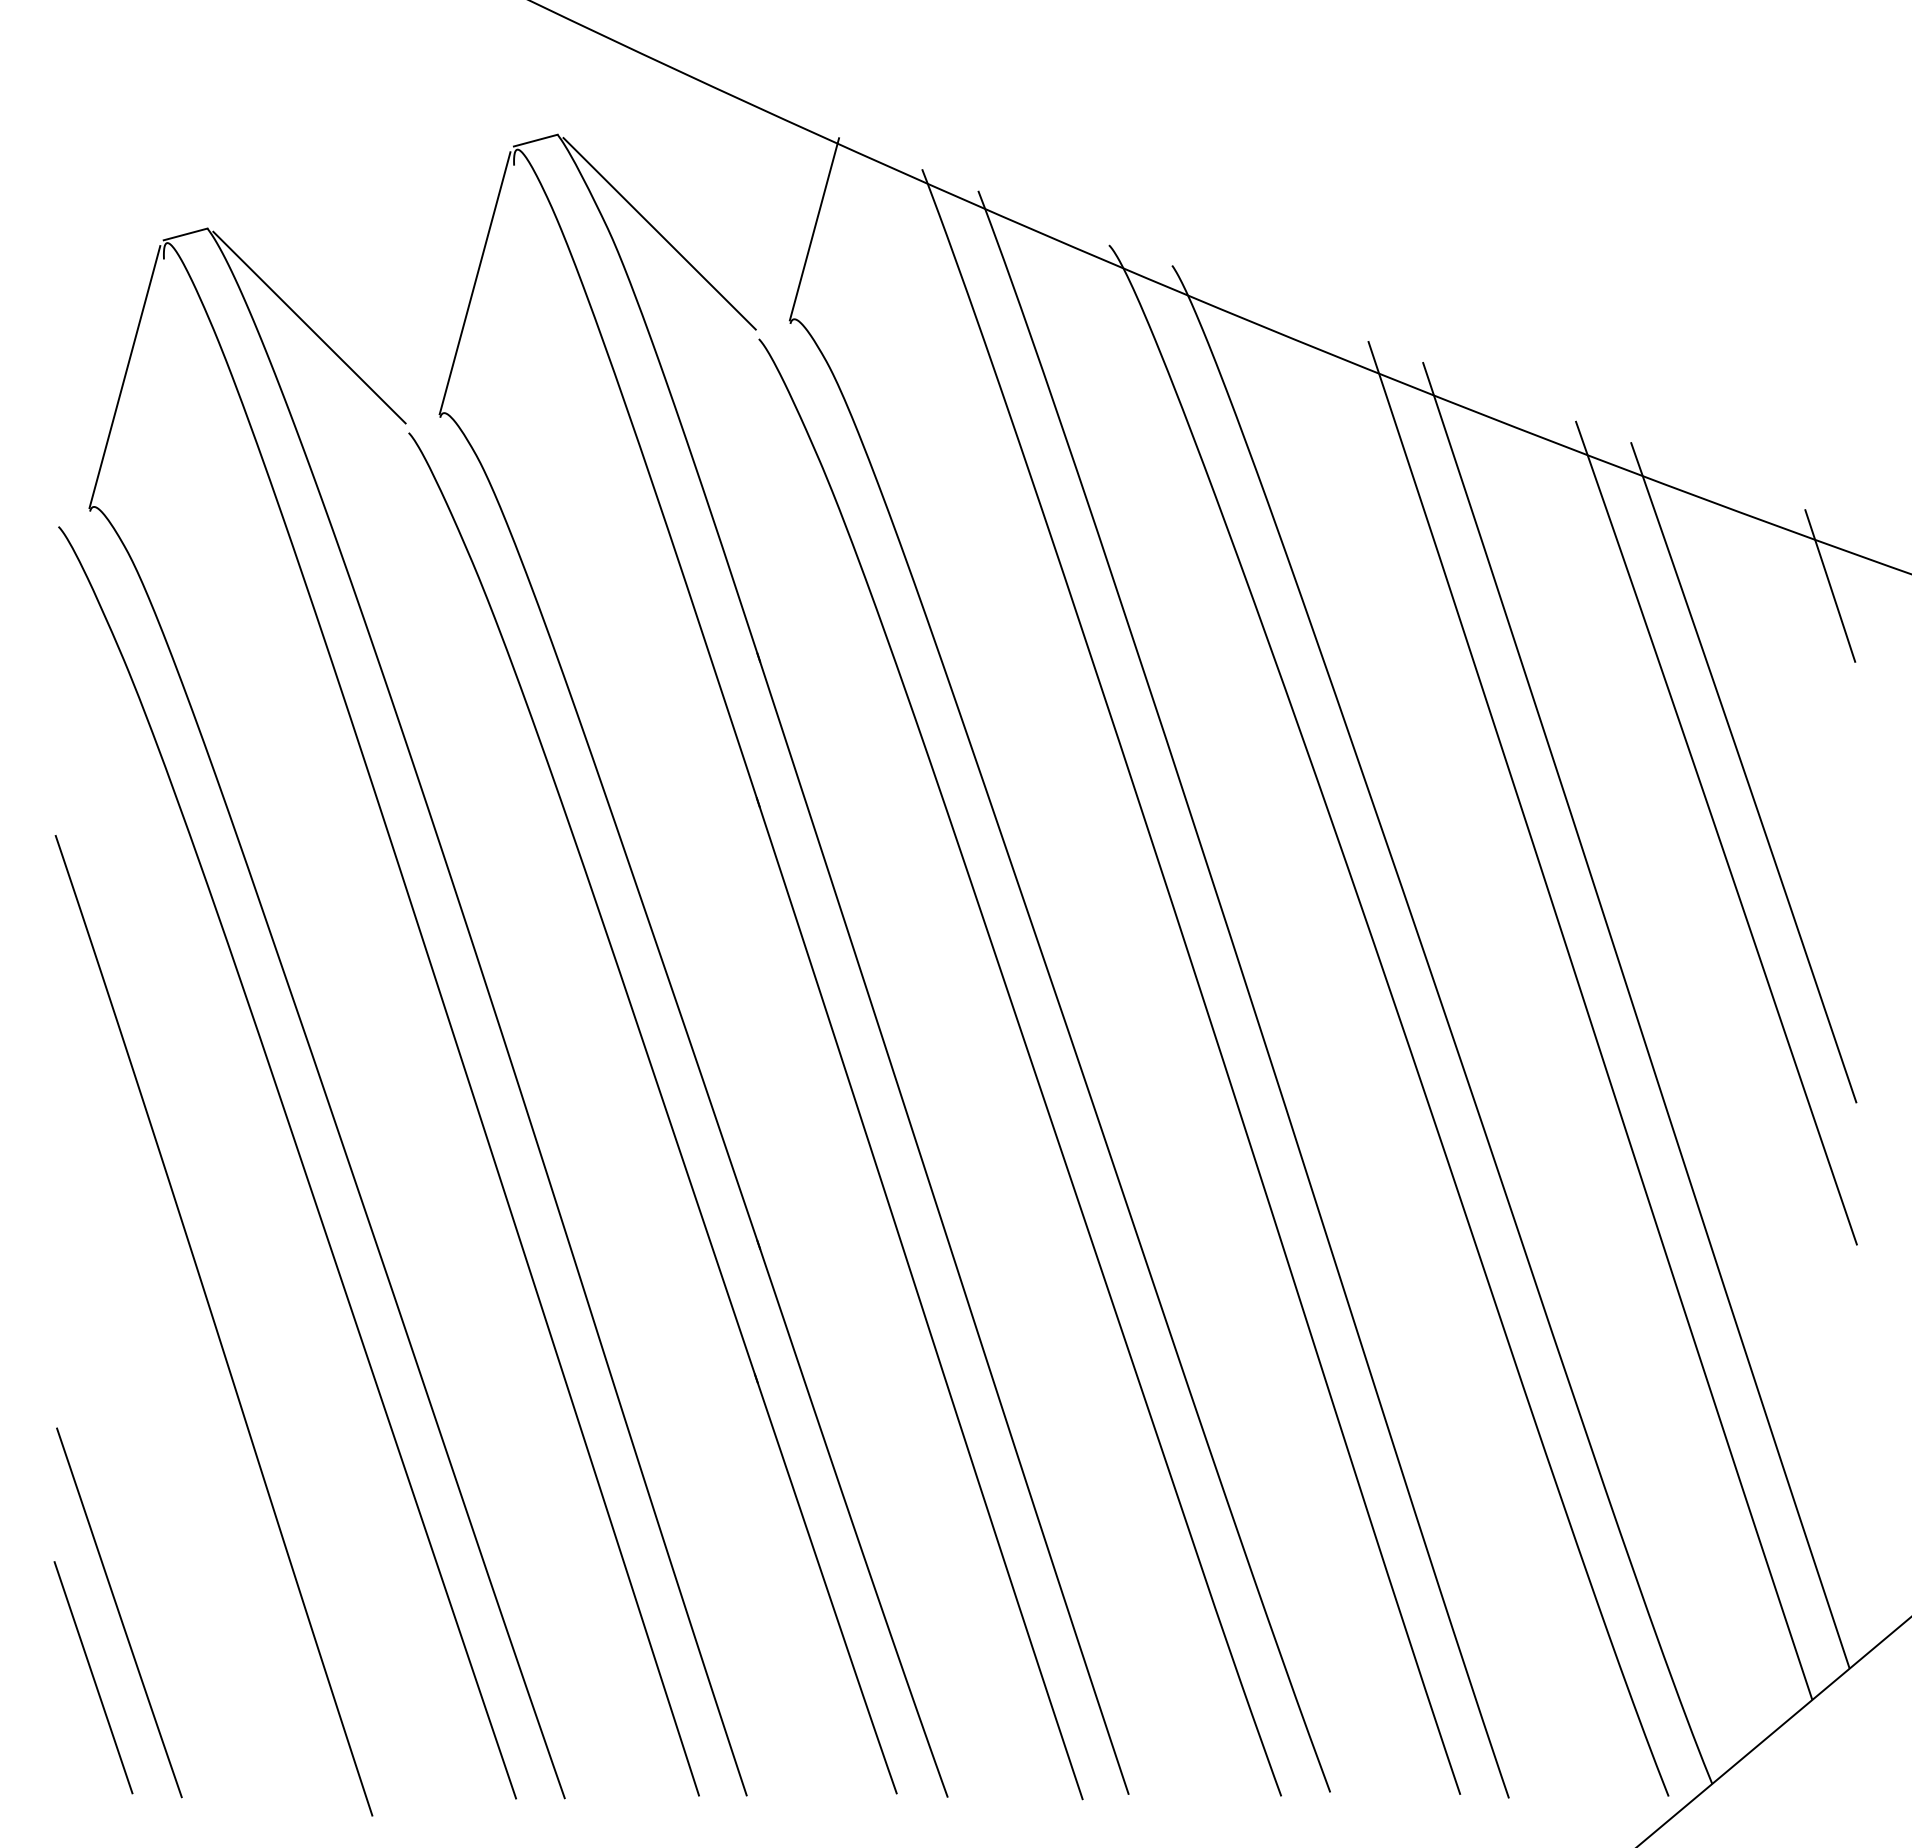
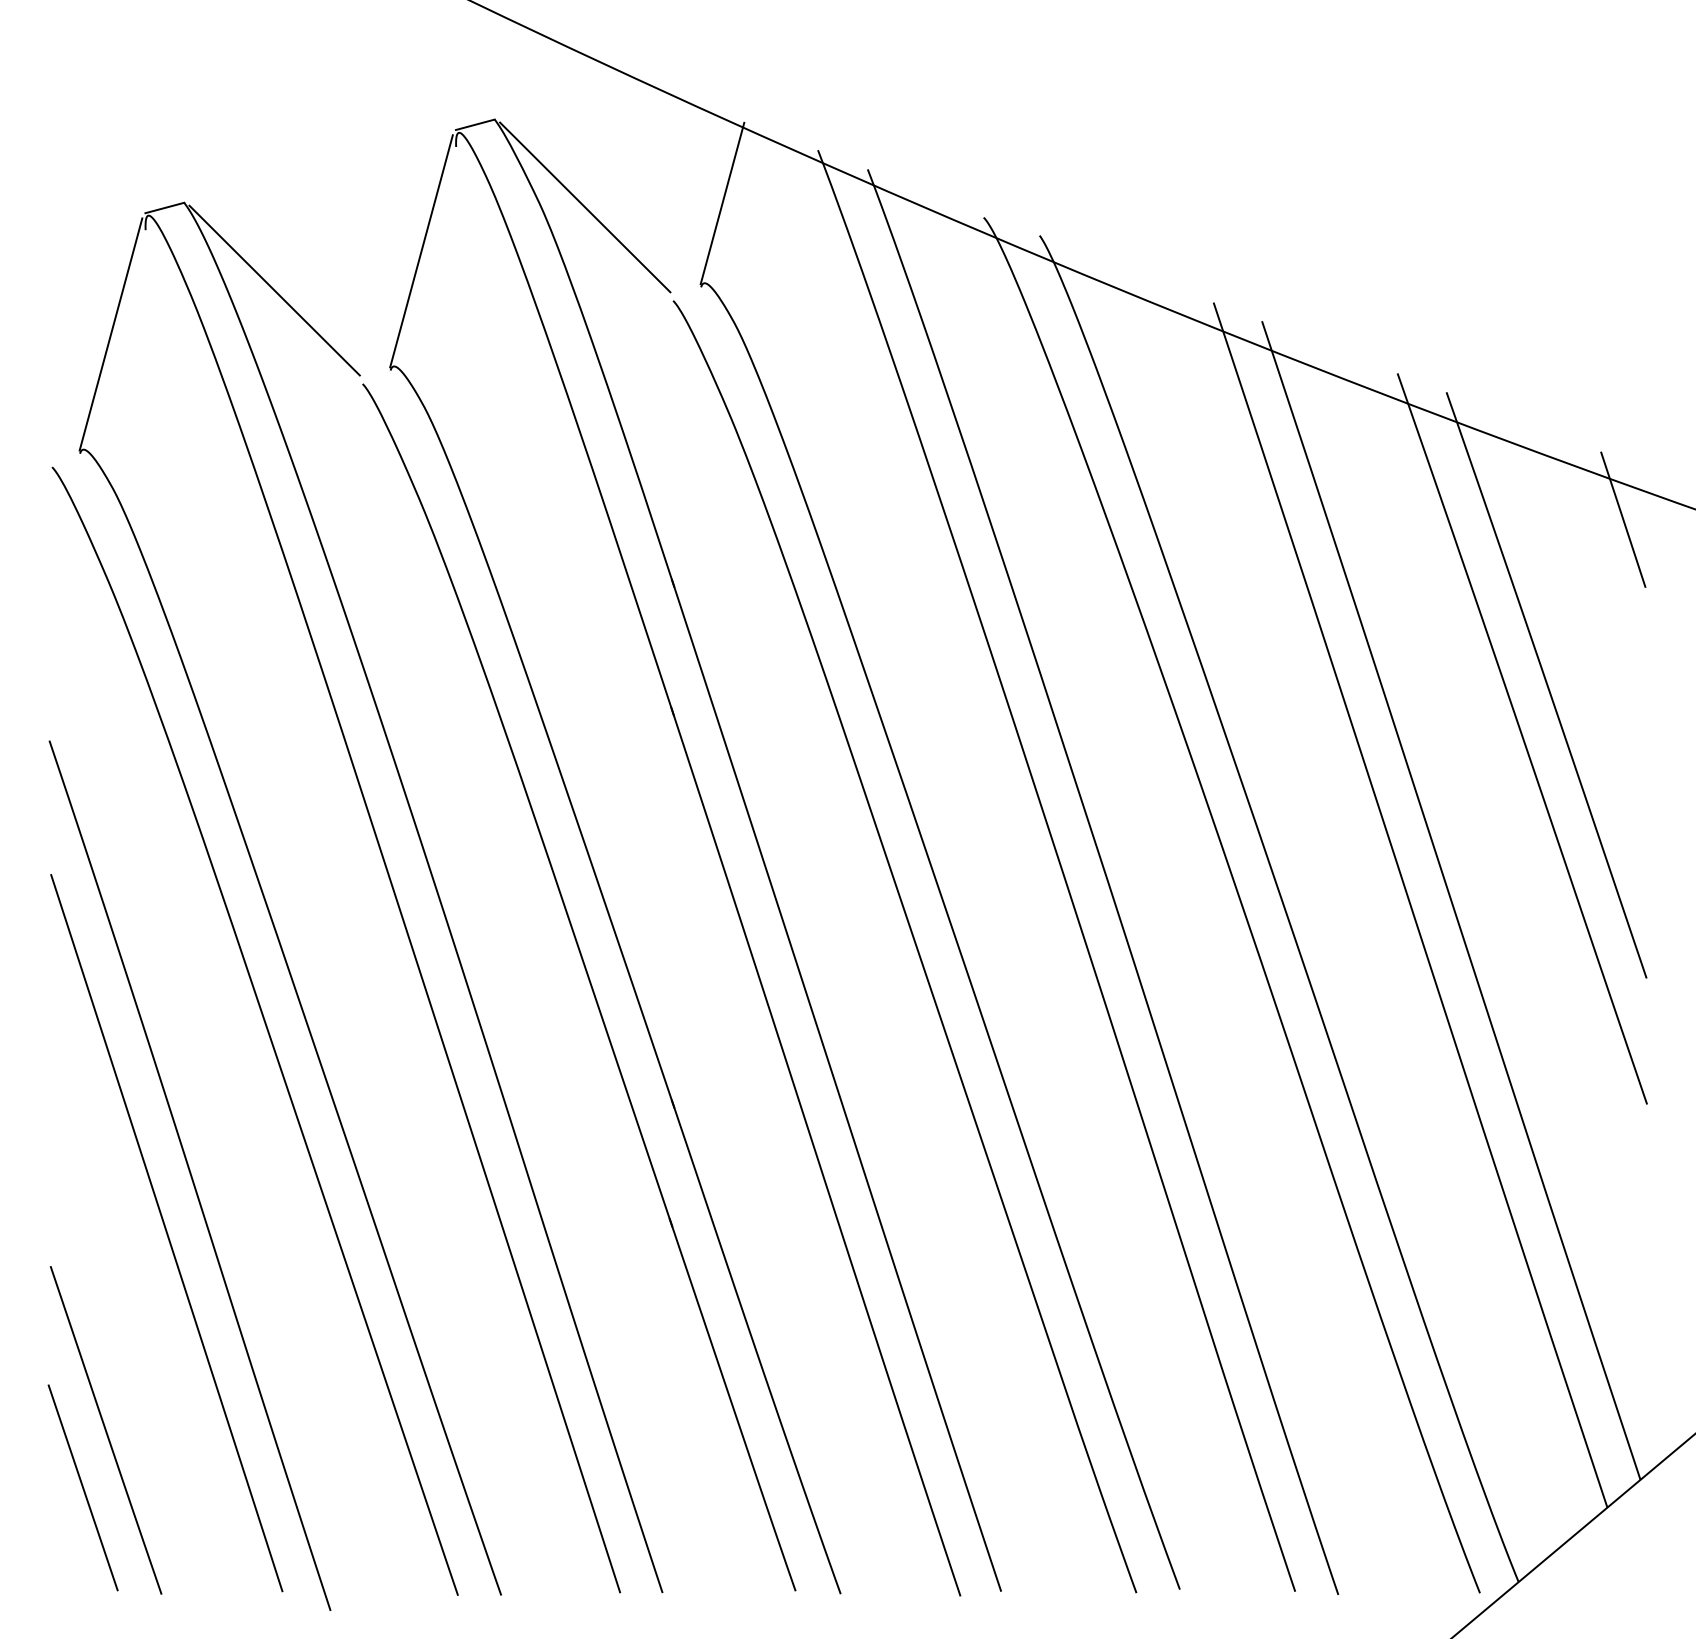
line: (187, 1390) -> (166, 1233), added

